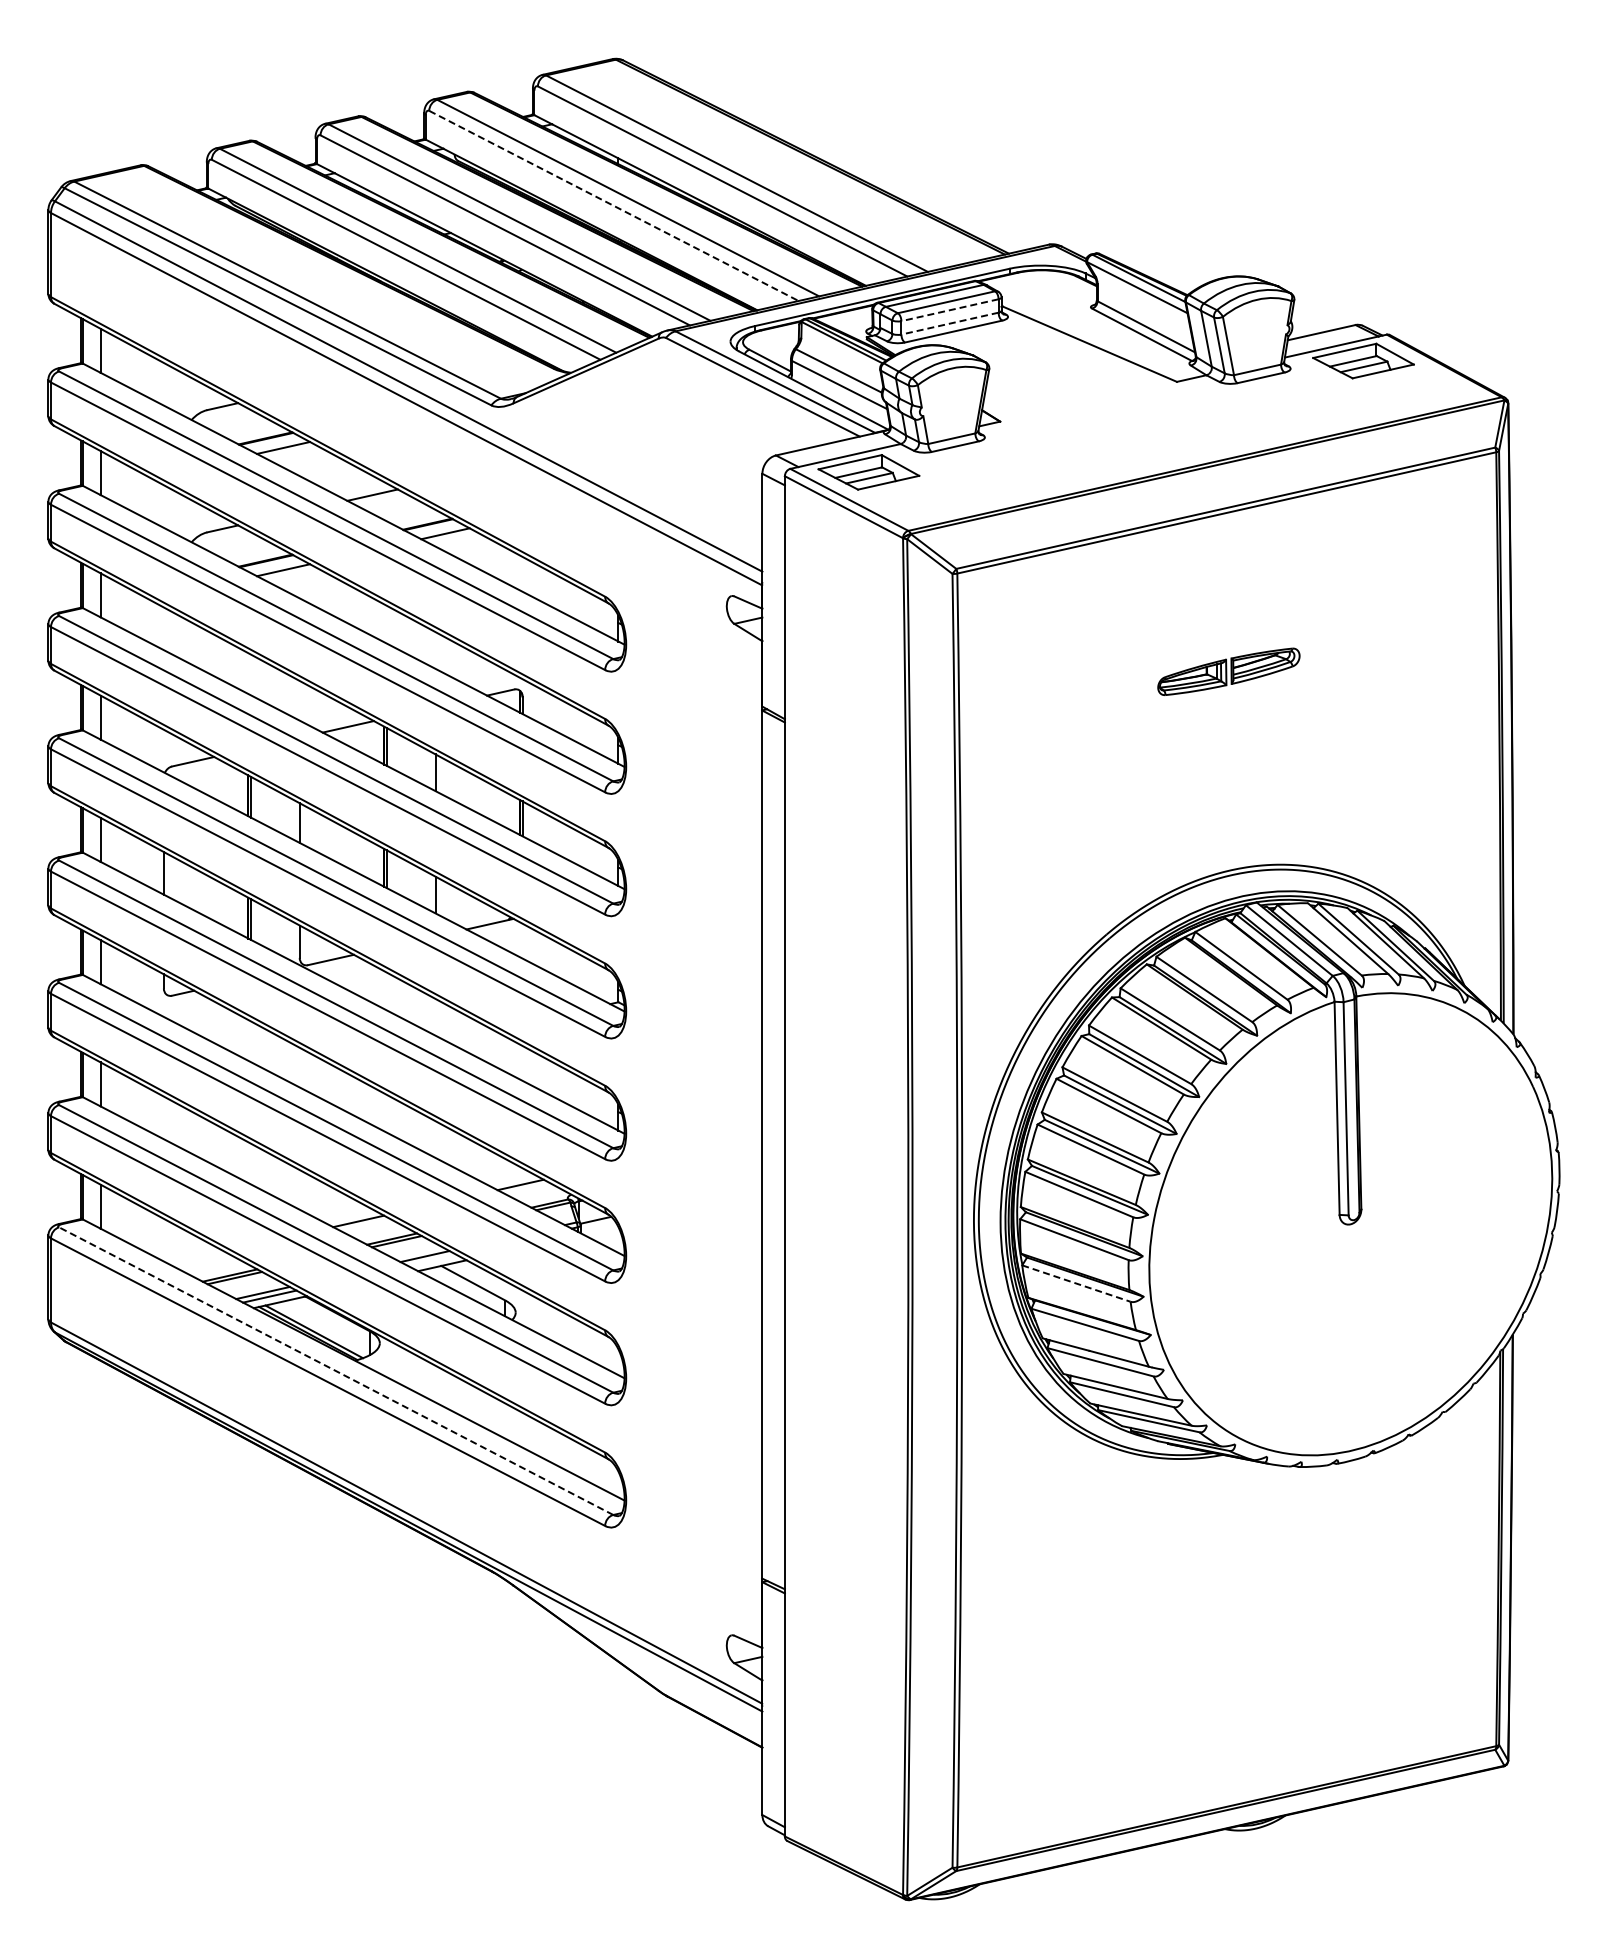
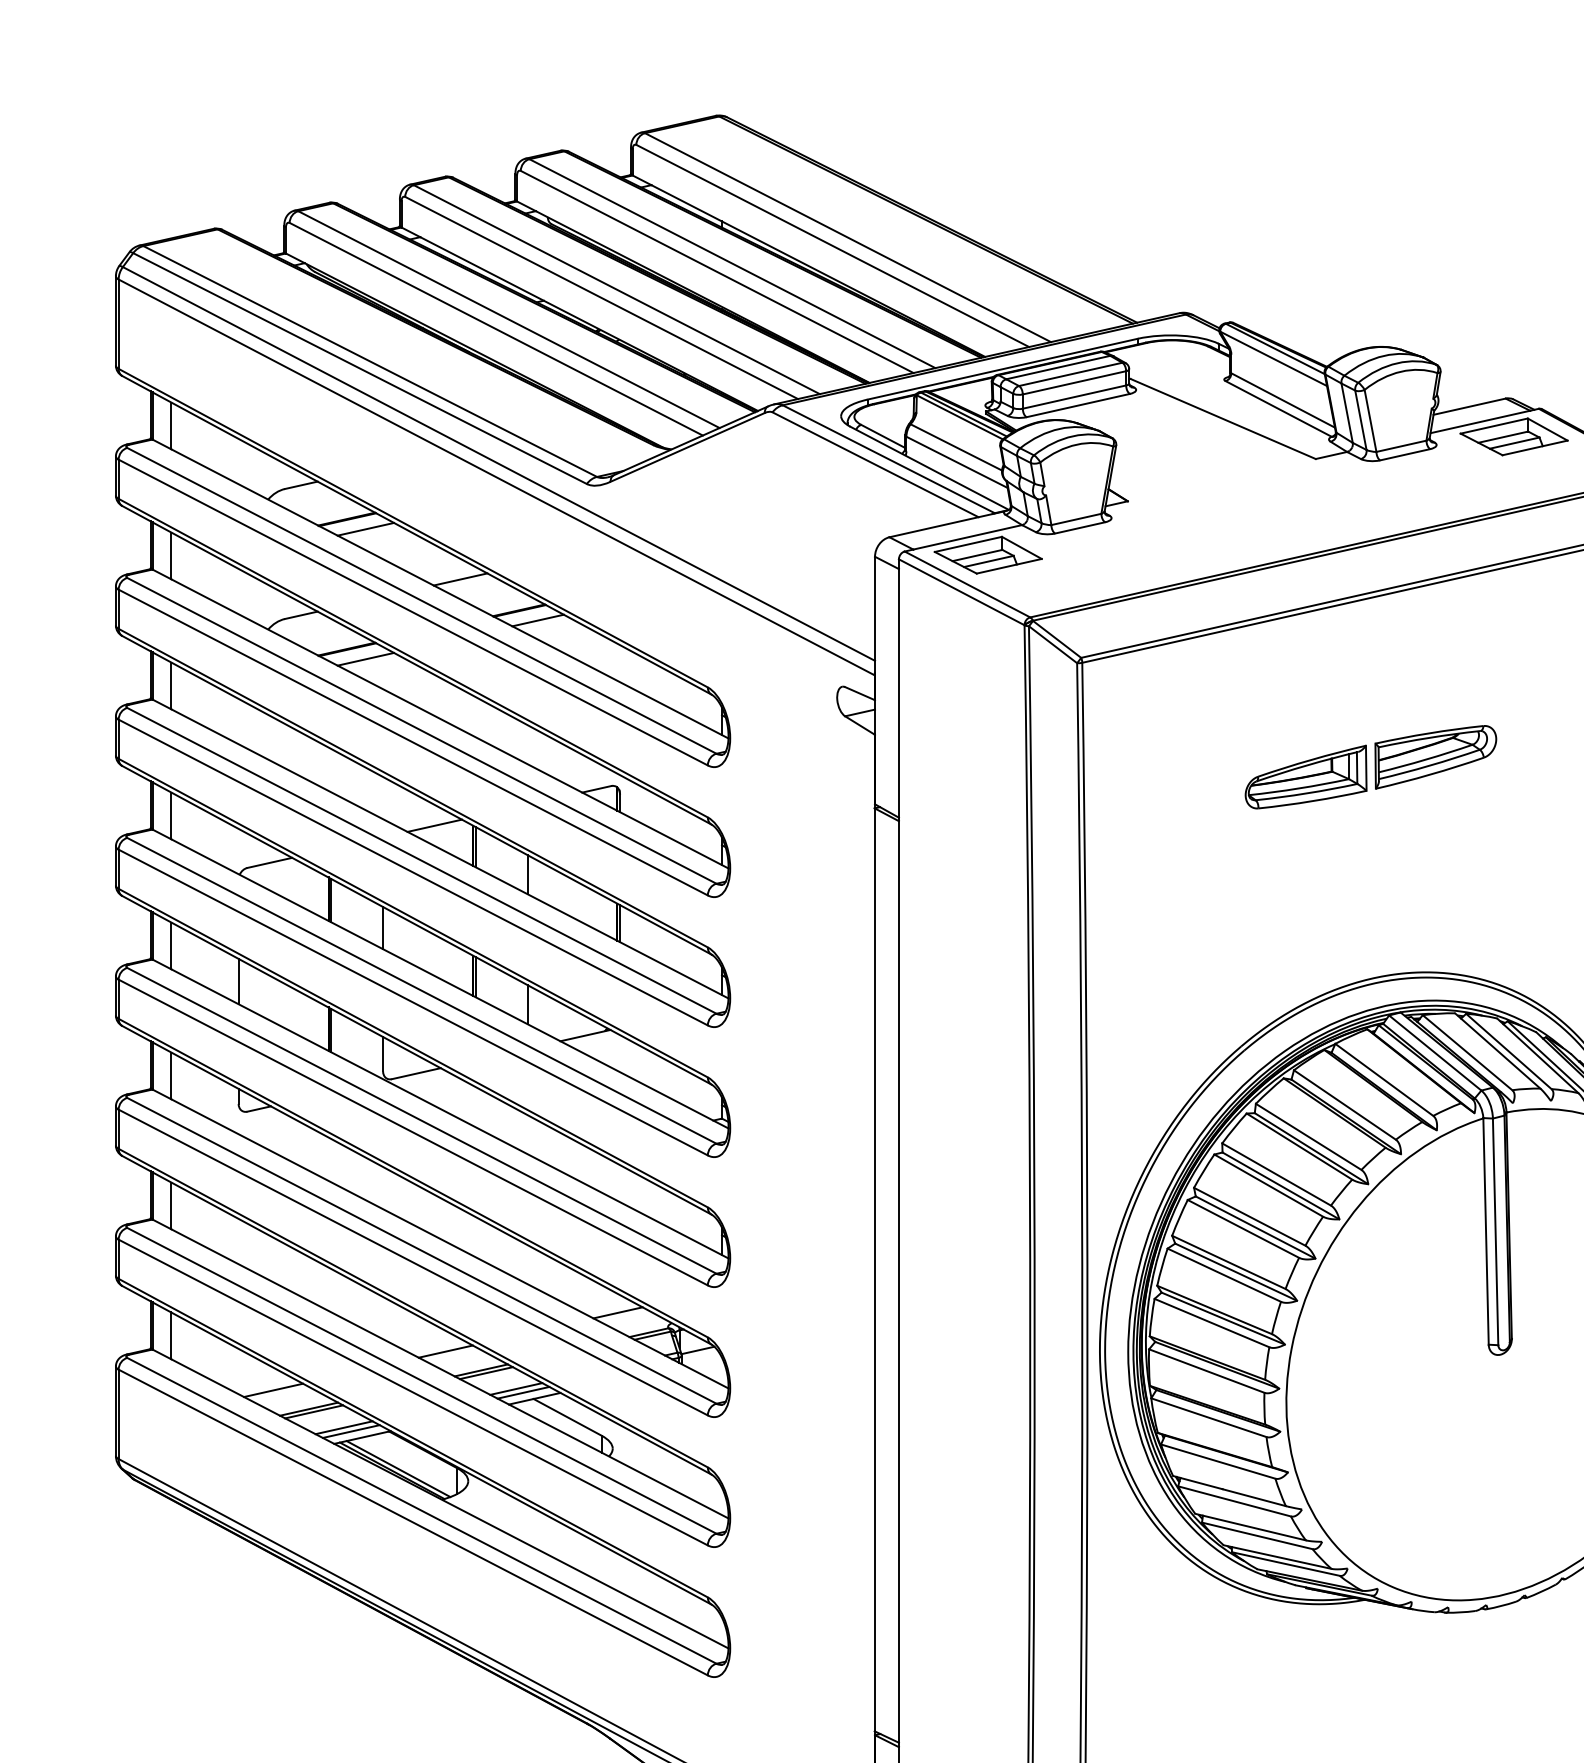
line: (613, 205) -> (716, 271), dashed -> solid
line: (950, 310) -> (1075, 383), dashed -> solid
line: (950, 323) -> (1075, 396), dashed -> solid
part: (1228, 671) -> (1370, 766), size x1.67
line: (196, 1257) -> (273, 1389), added
line: (431, 1259) -> (523, 1392), added
line: (1076, 1283) -> (1208, 1417), dashed -> solid
line: (335, 1370) -> (421, 1510), dashed -> solid

